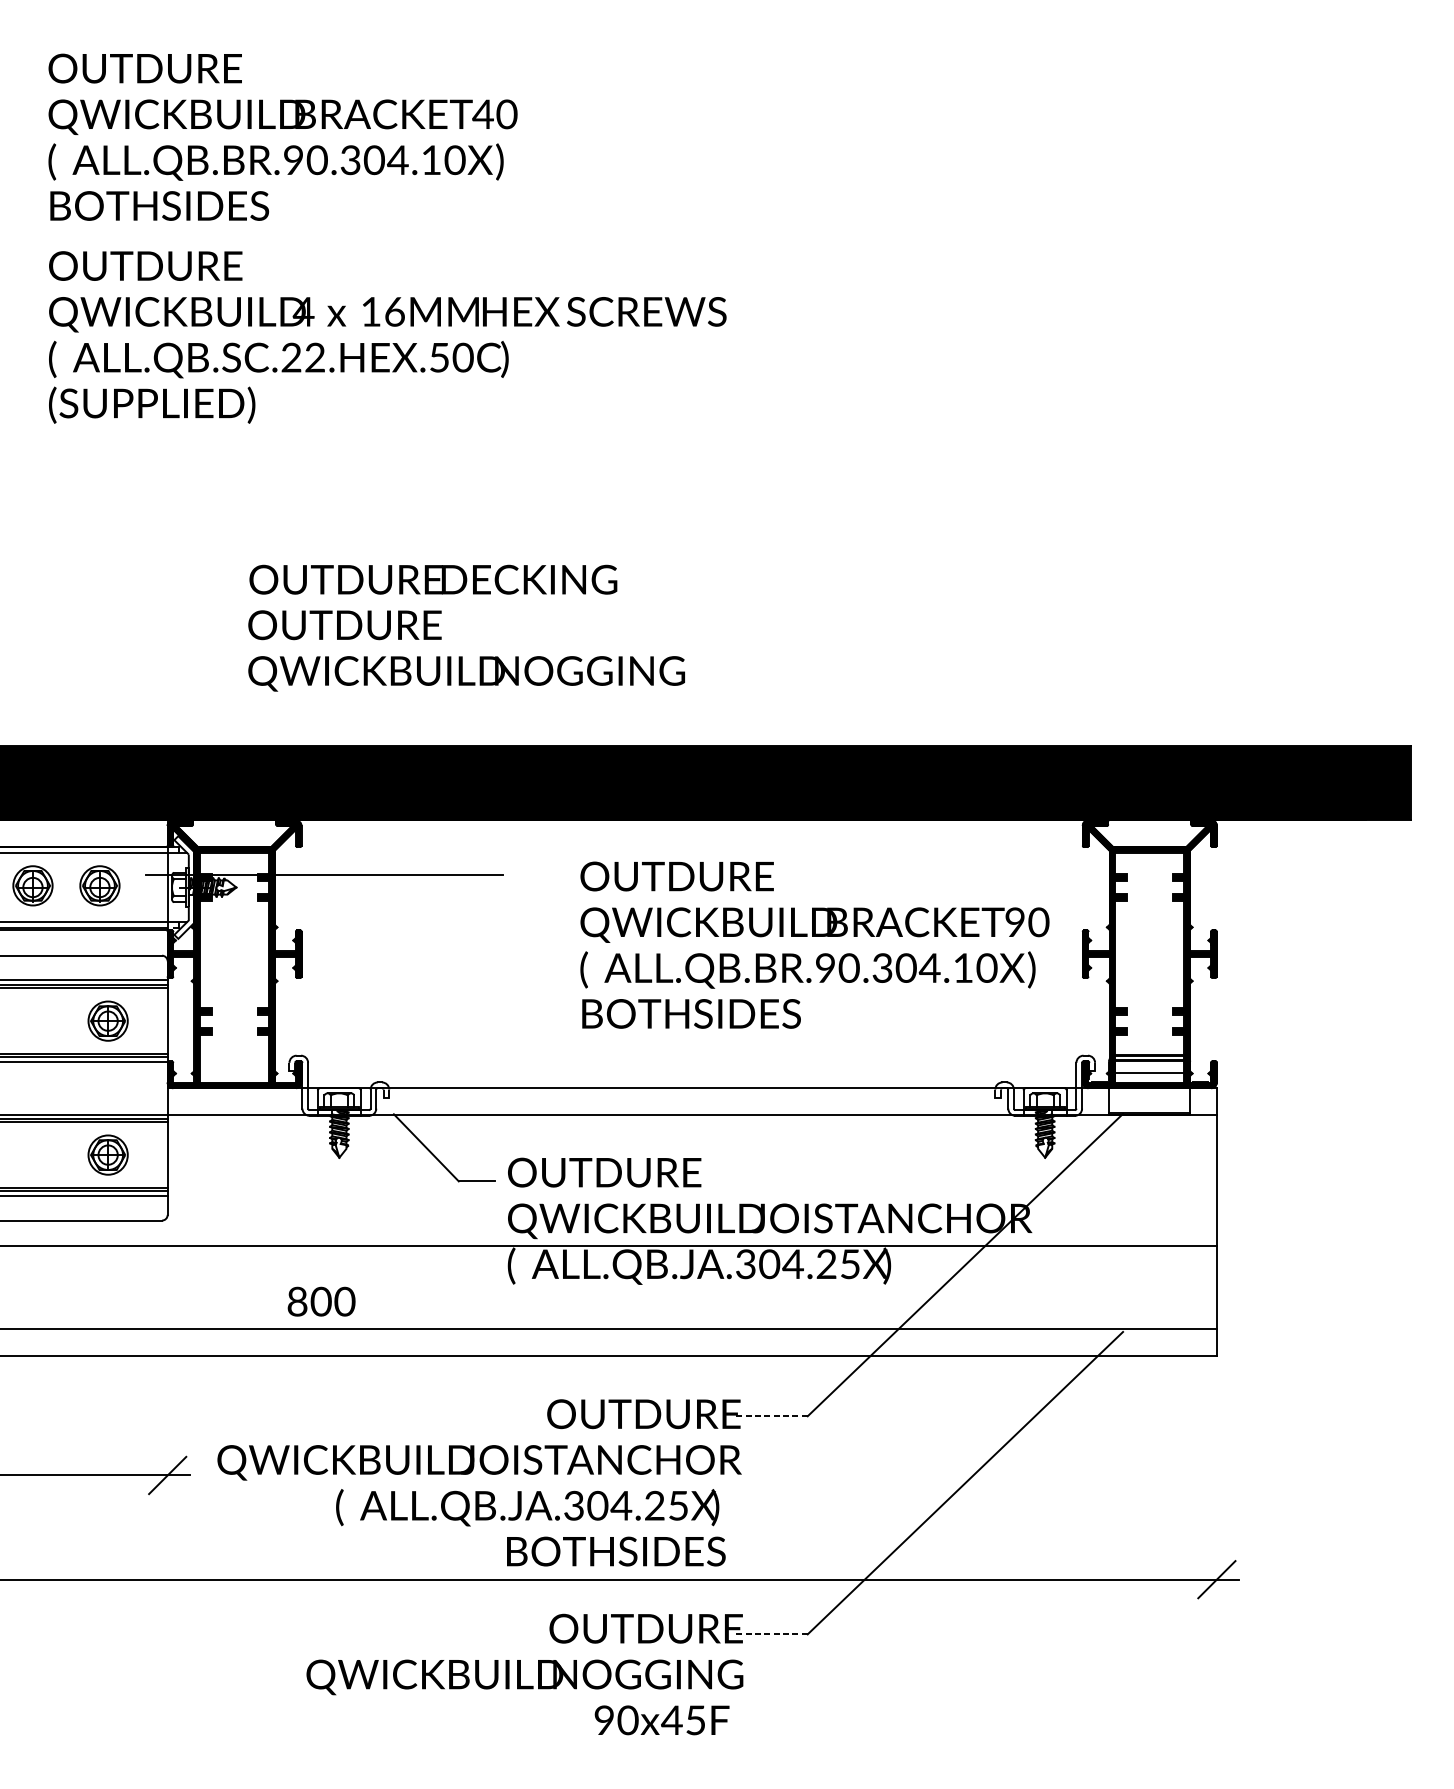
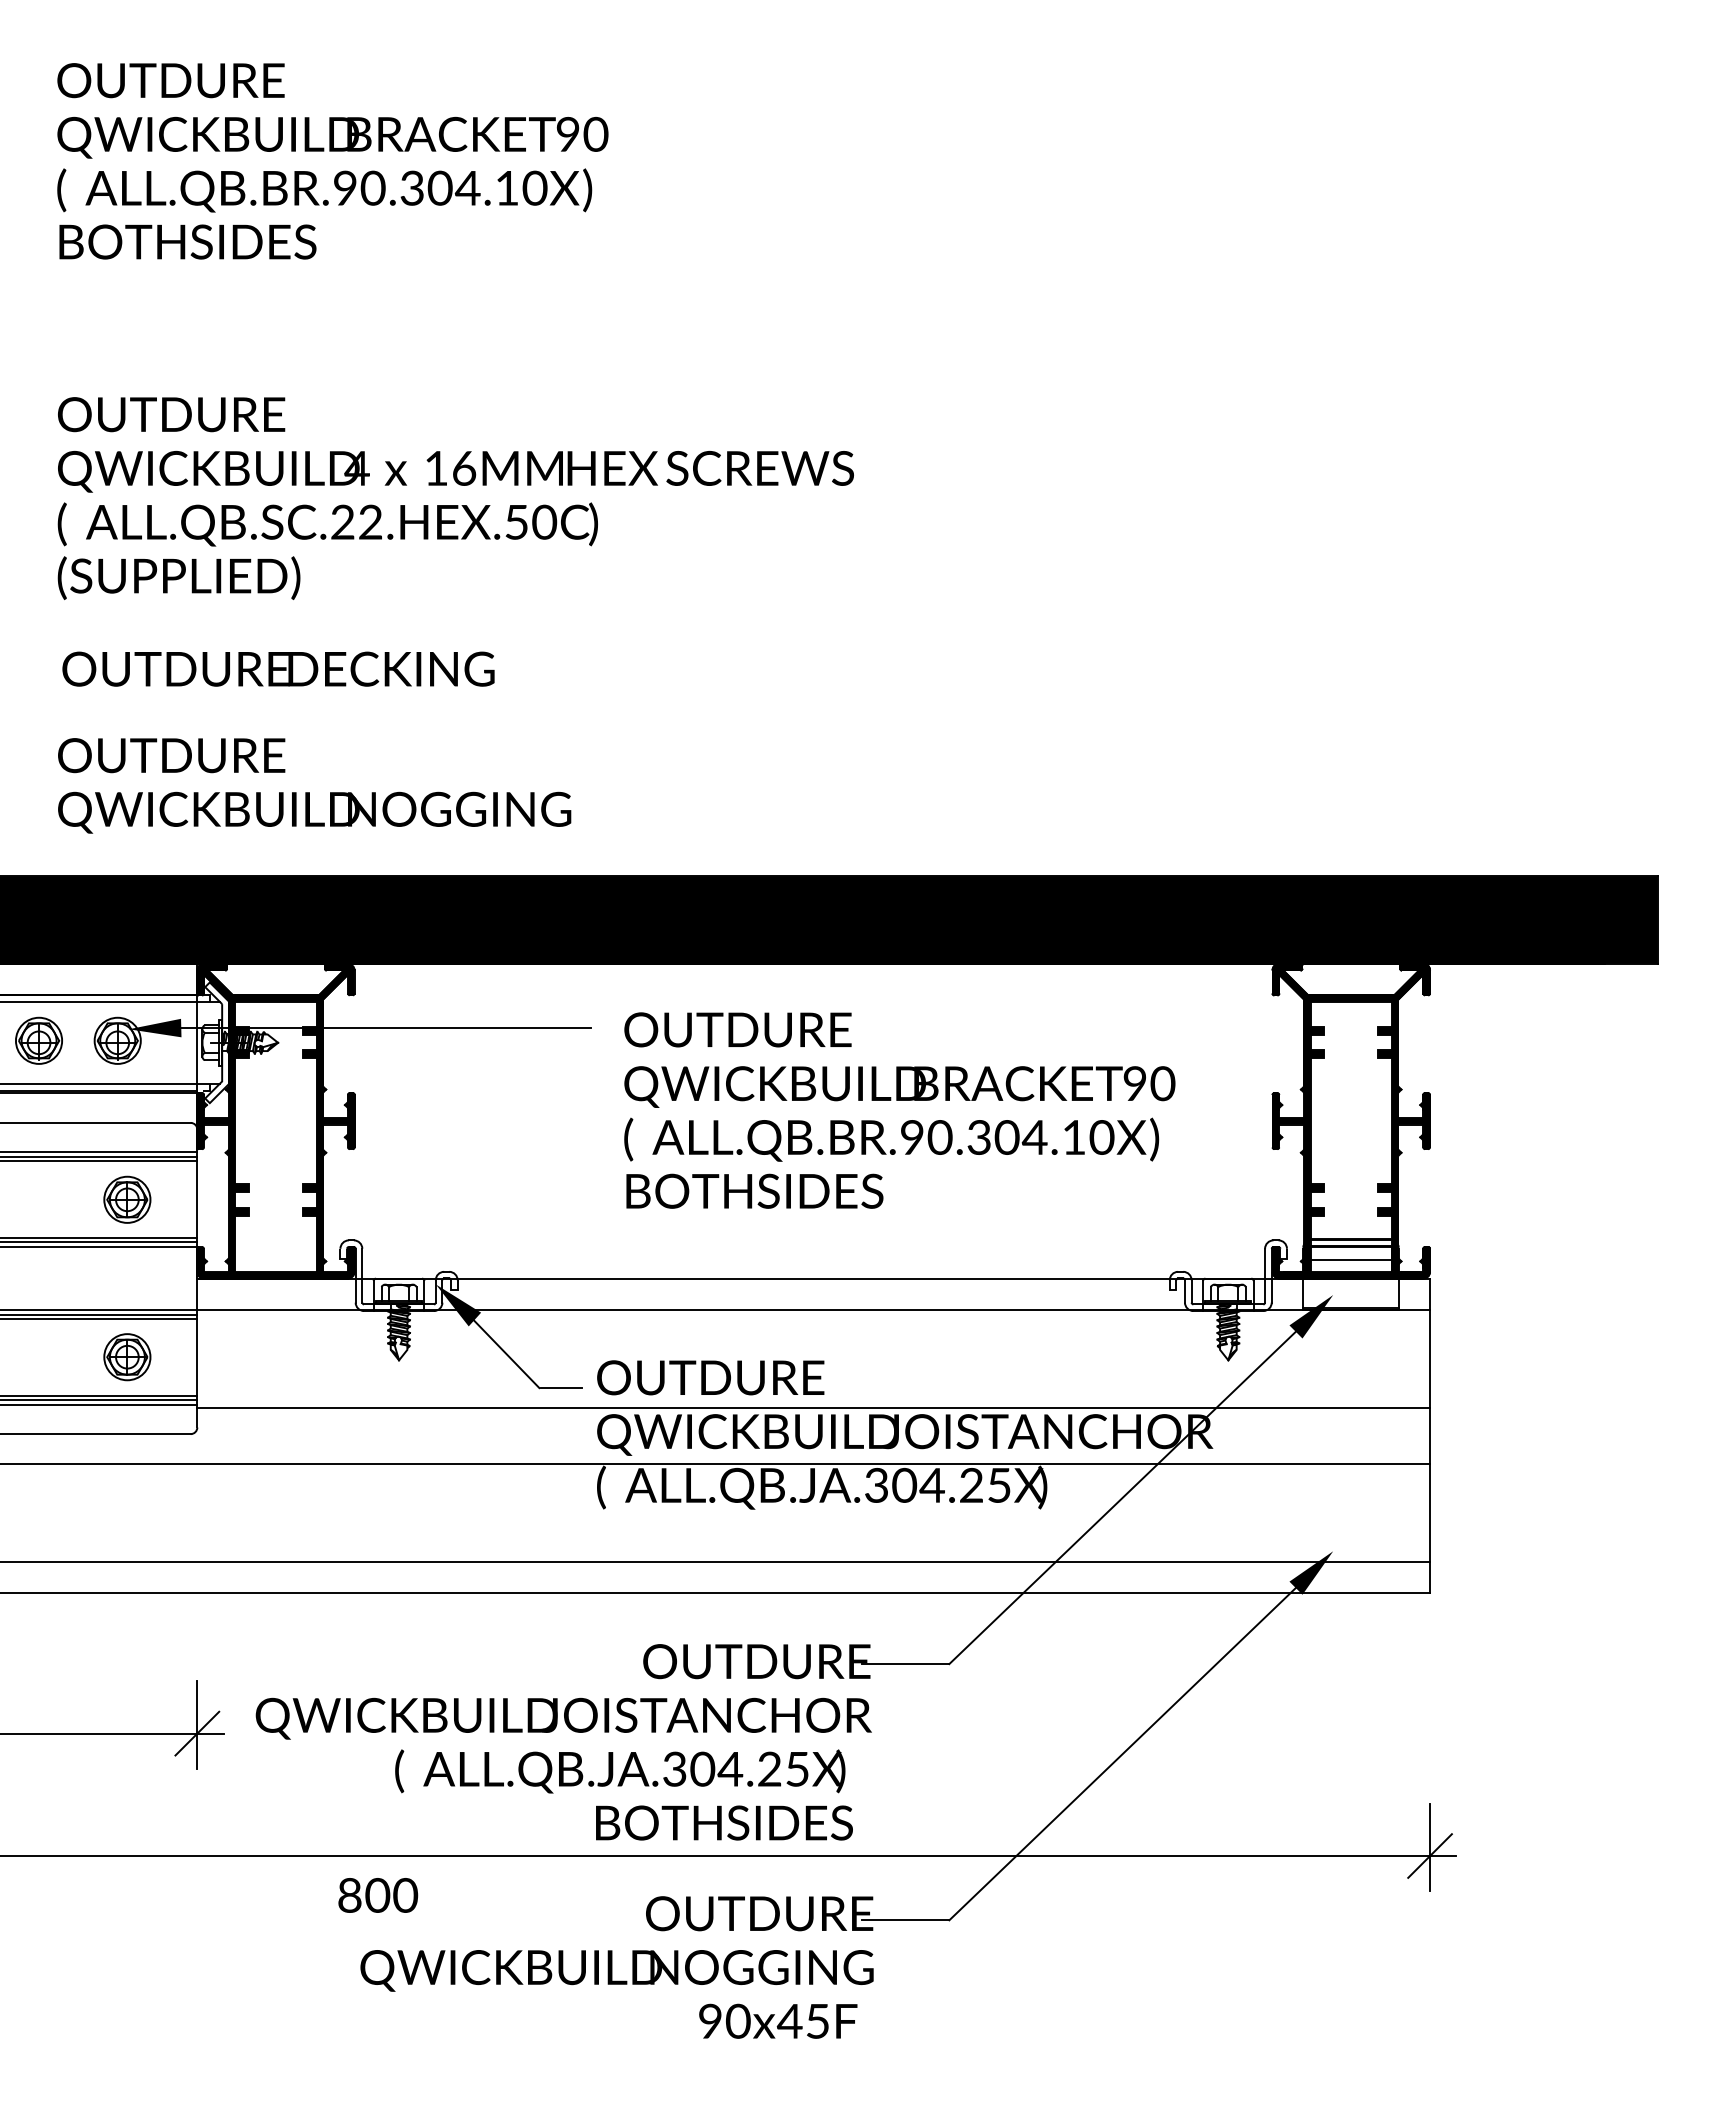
text: (482, 113) -> (567, 133), 40 -> 90
text: (387, 337) -> (455, 498), moved
text: (433, 579) -> (278, 668), moved
text: (466, 650) -> (314, 785), moved
fill: (131, 874) -> (154, 1027), added
text: (814, 945) -> (899, 1110), moved
fill: (389, 1111) -> (458, 1305), added
fill: (1115, 1120) -> (1311, 1316), added
line: (692, 1197) -> (813, 1407), added
text: (321, 1301) -> (378, 1895), moved
fill: (1115, 1338) -> (1311, 1572), added
line: (770, 1416) -> (905, 1664), dashed -> solid
line: (167, 1467) -> (197, 1724), added
line: (1217, 1572) -> (1430, 1847), added
line: (770, 1634) -> (905, 1920), dashed -> solid

